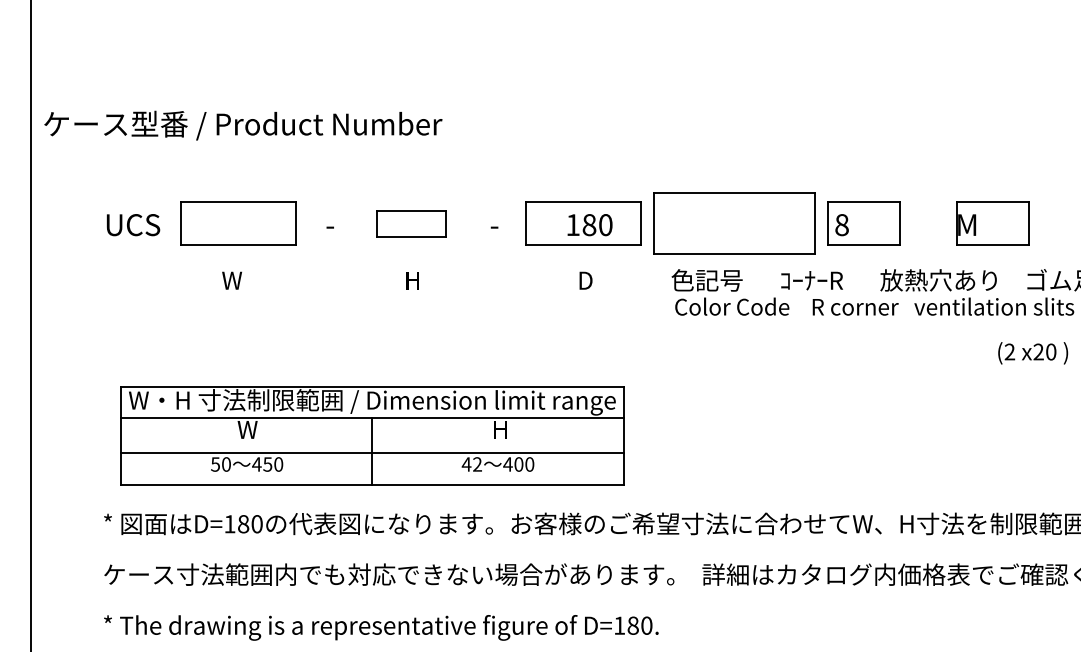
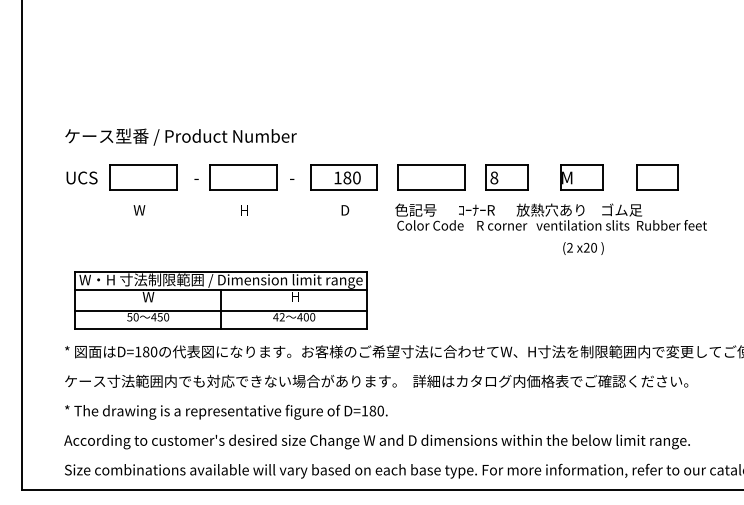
text: (242, 124) -> (180, 136), moved
part: (410, 224) -> (243, 177), size x1.67
part: (734, 224) -> (431, 177), size x0.71
text: (1033, 353) -> (583, 248), moved

